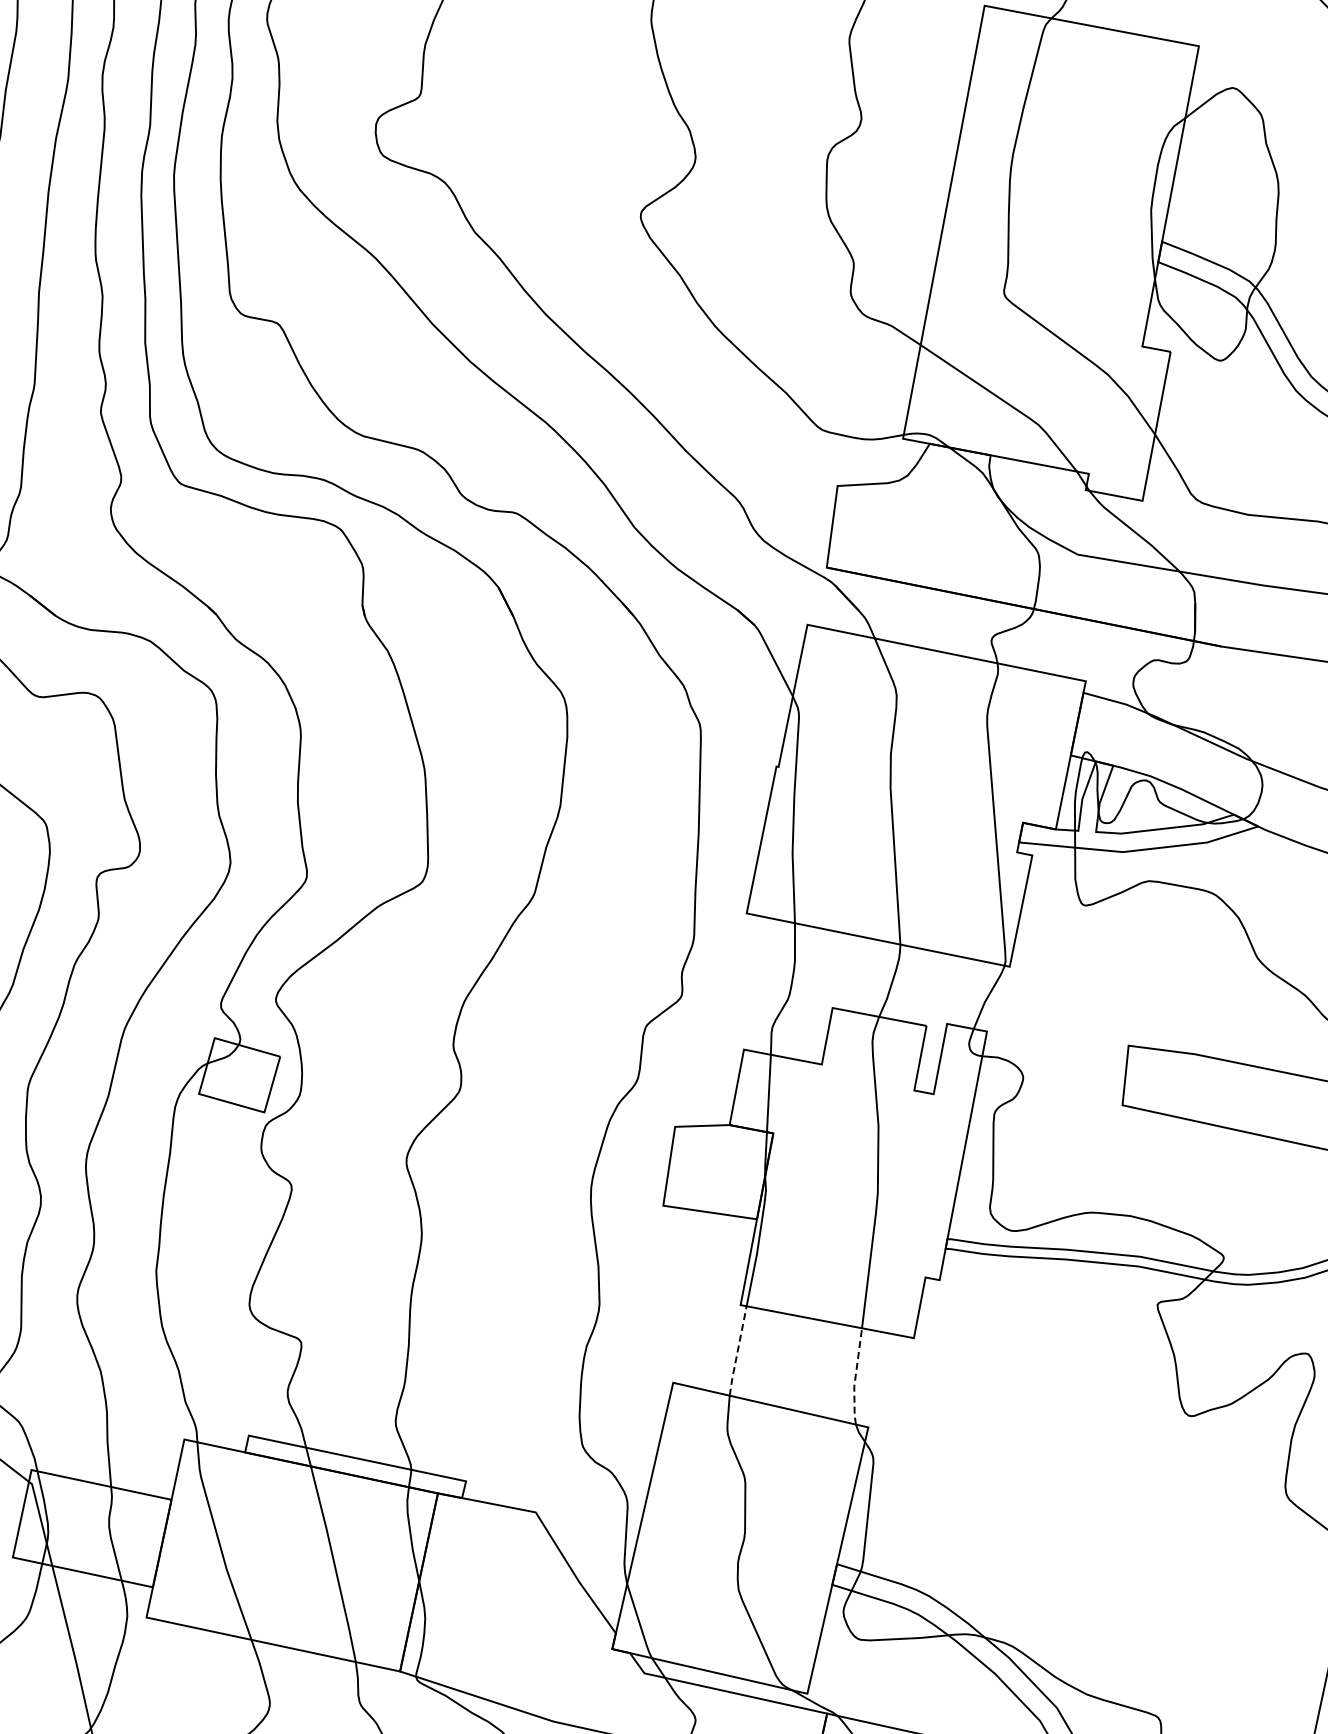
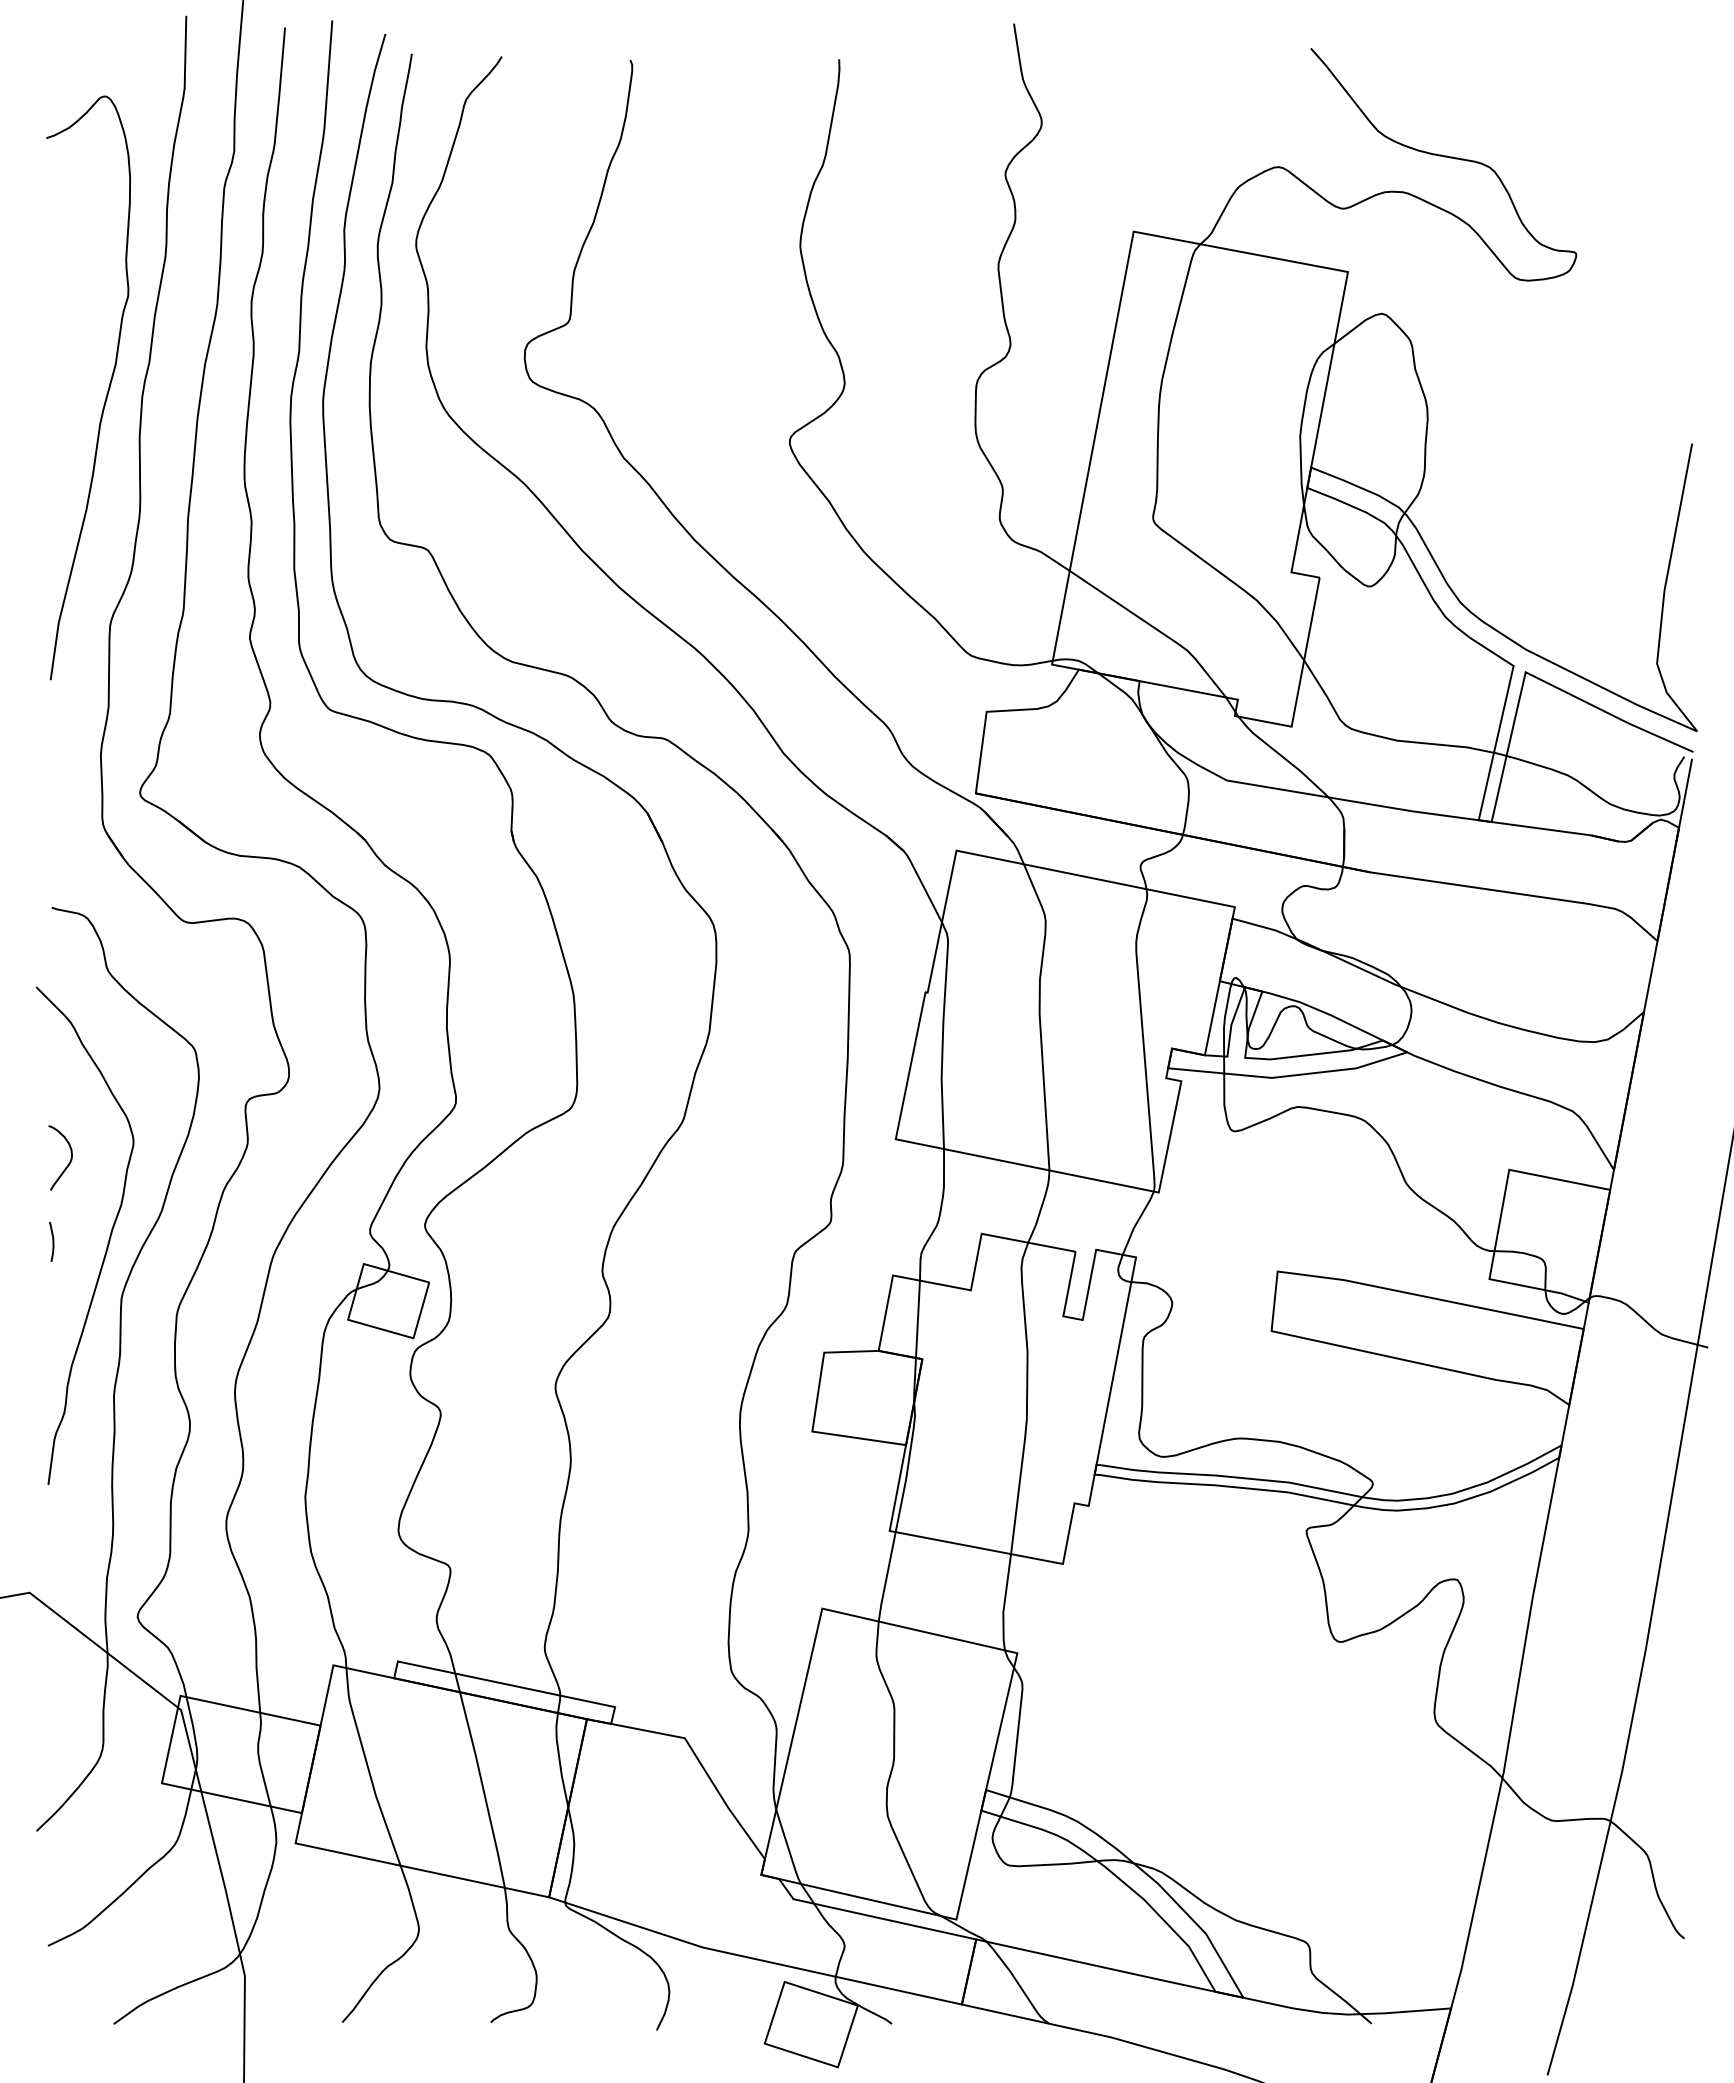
line: (737, 1350) -> (886, 1576), dashed -> solid
line: (855, 1376) -> (1004, 1602), dashed -> solid

